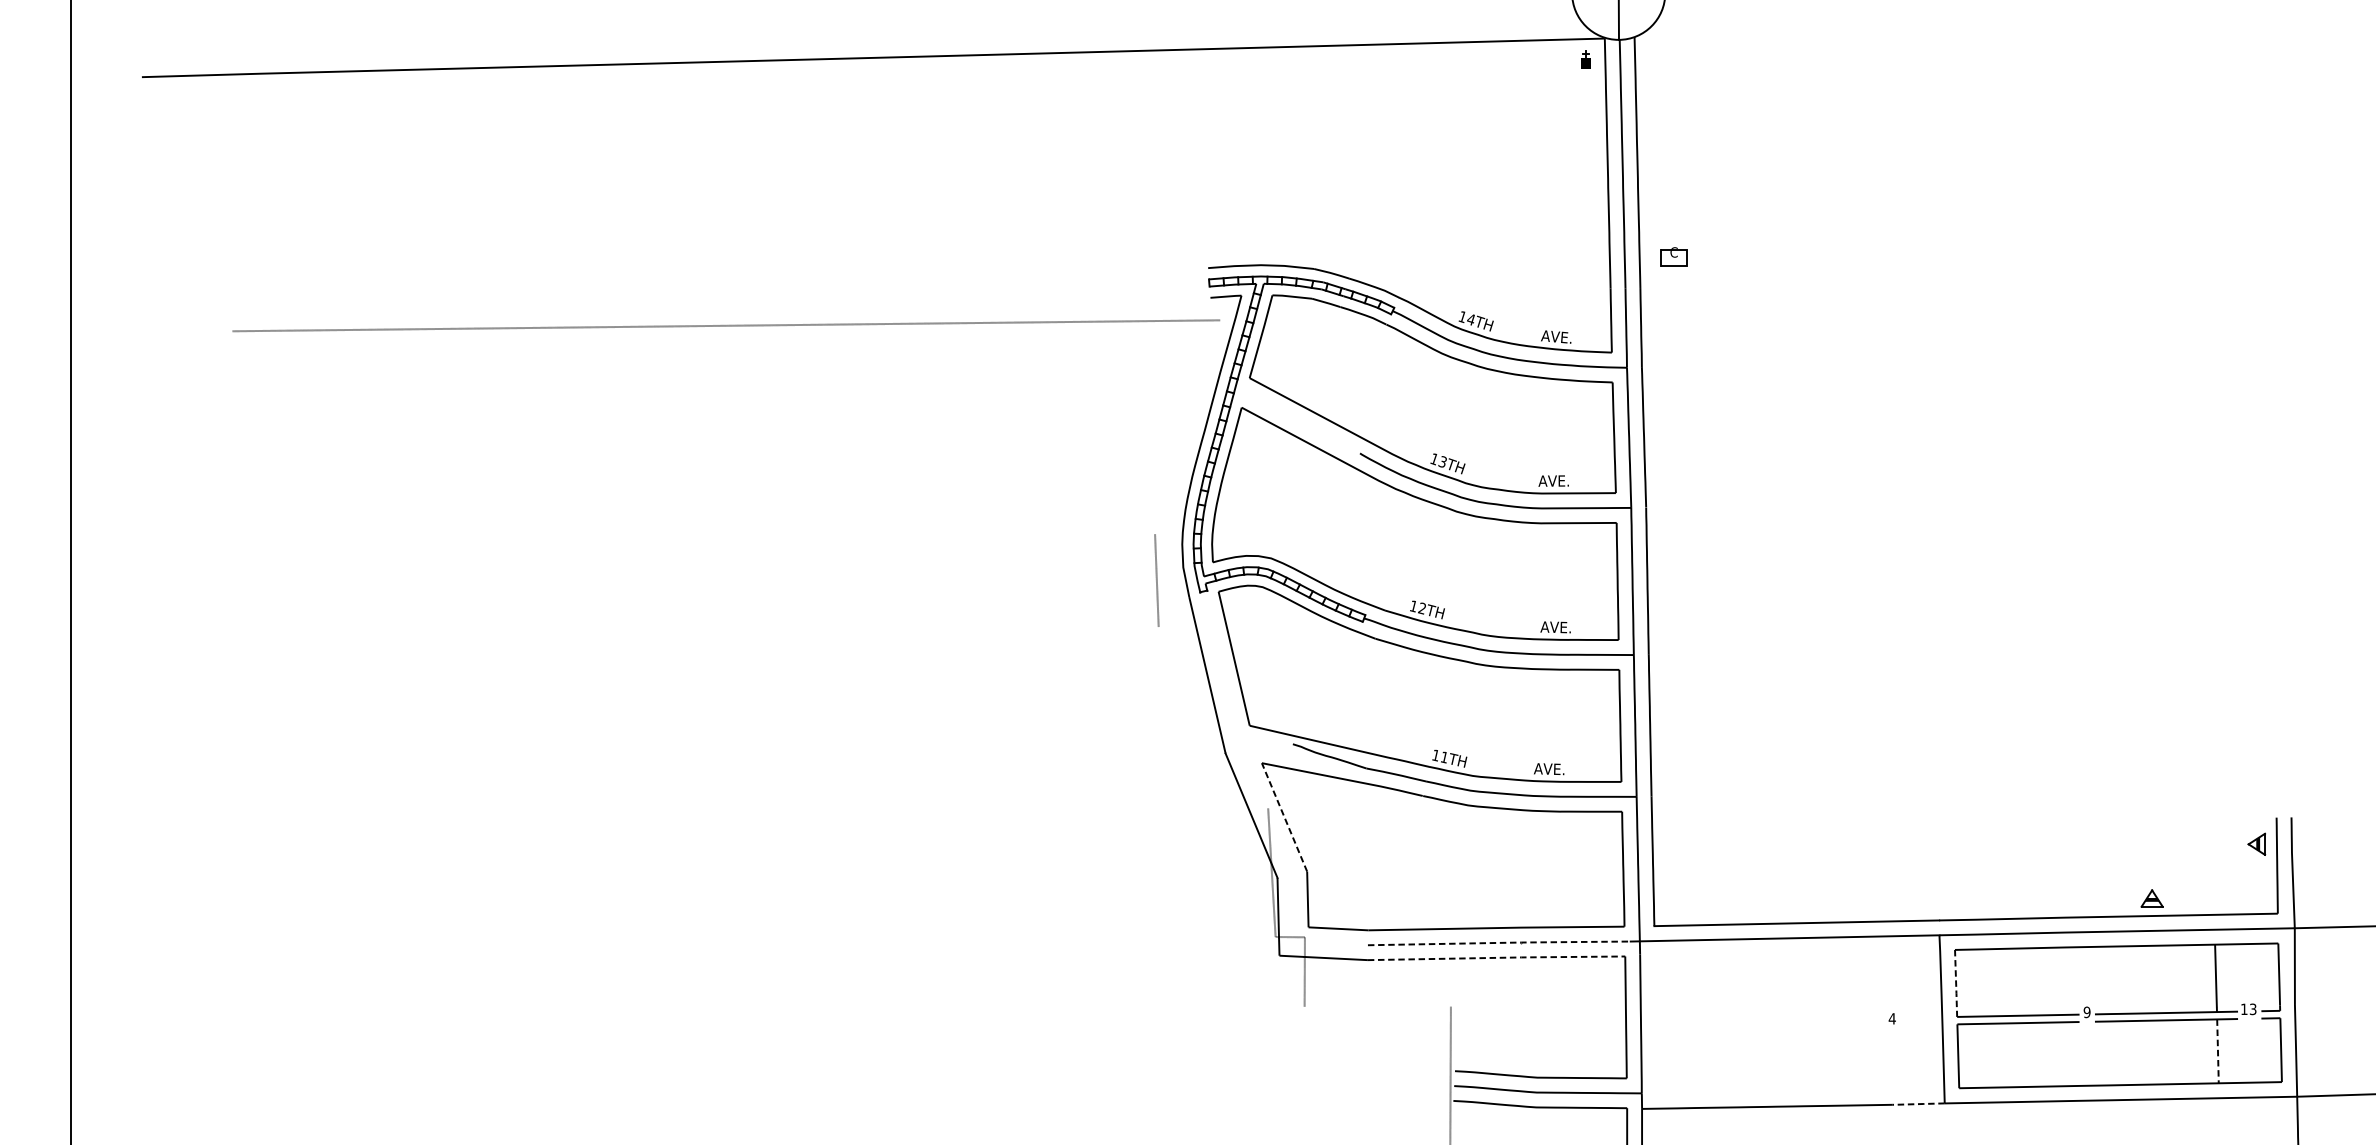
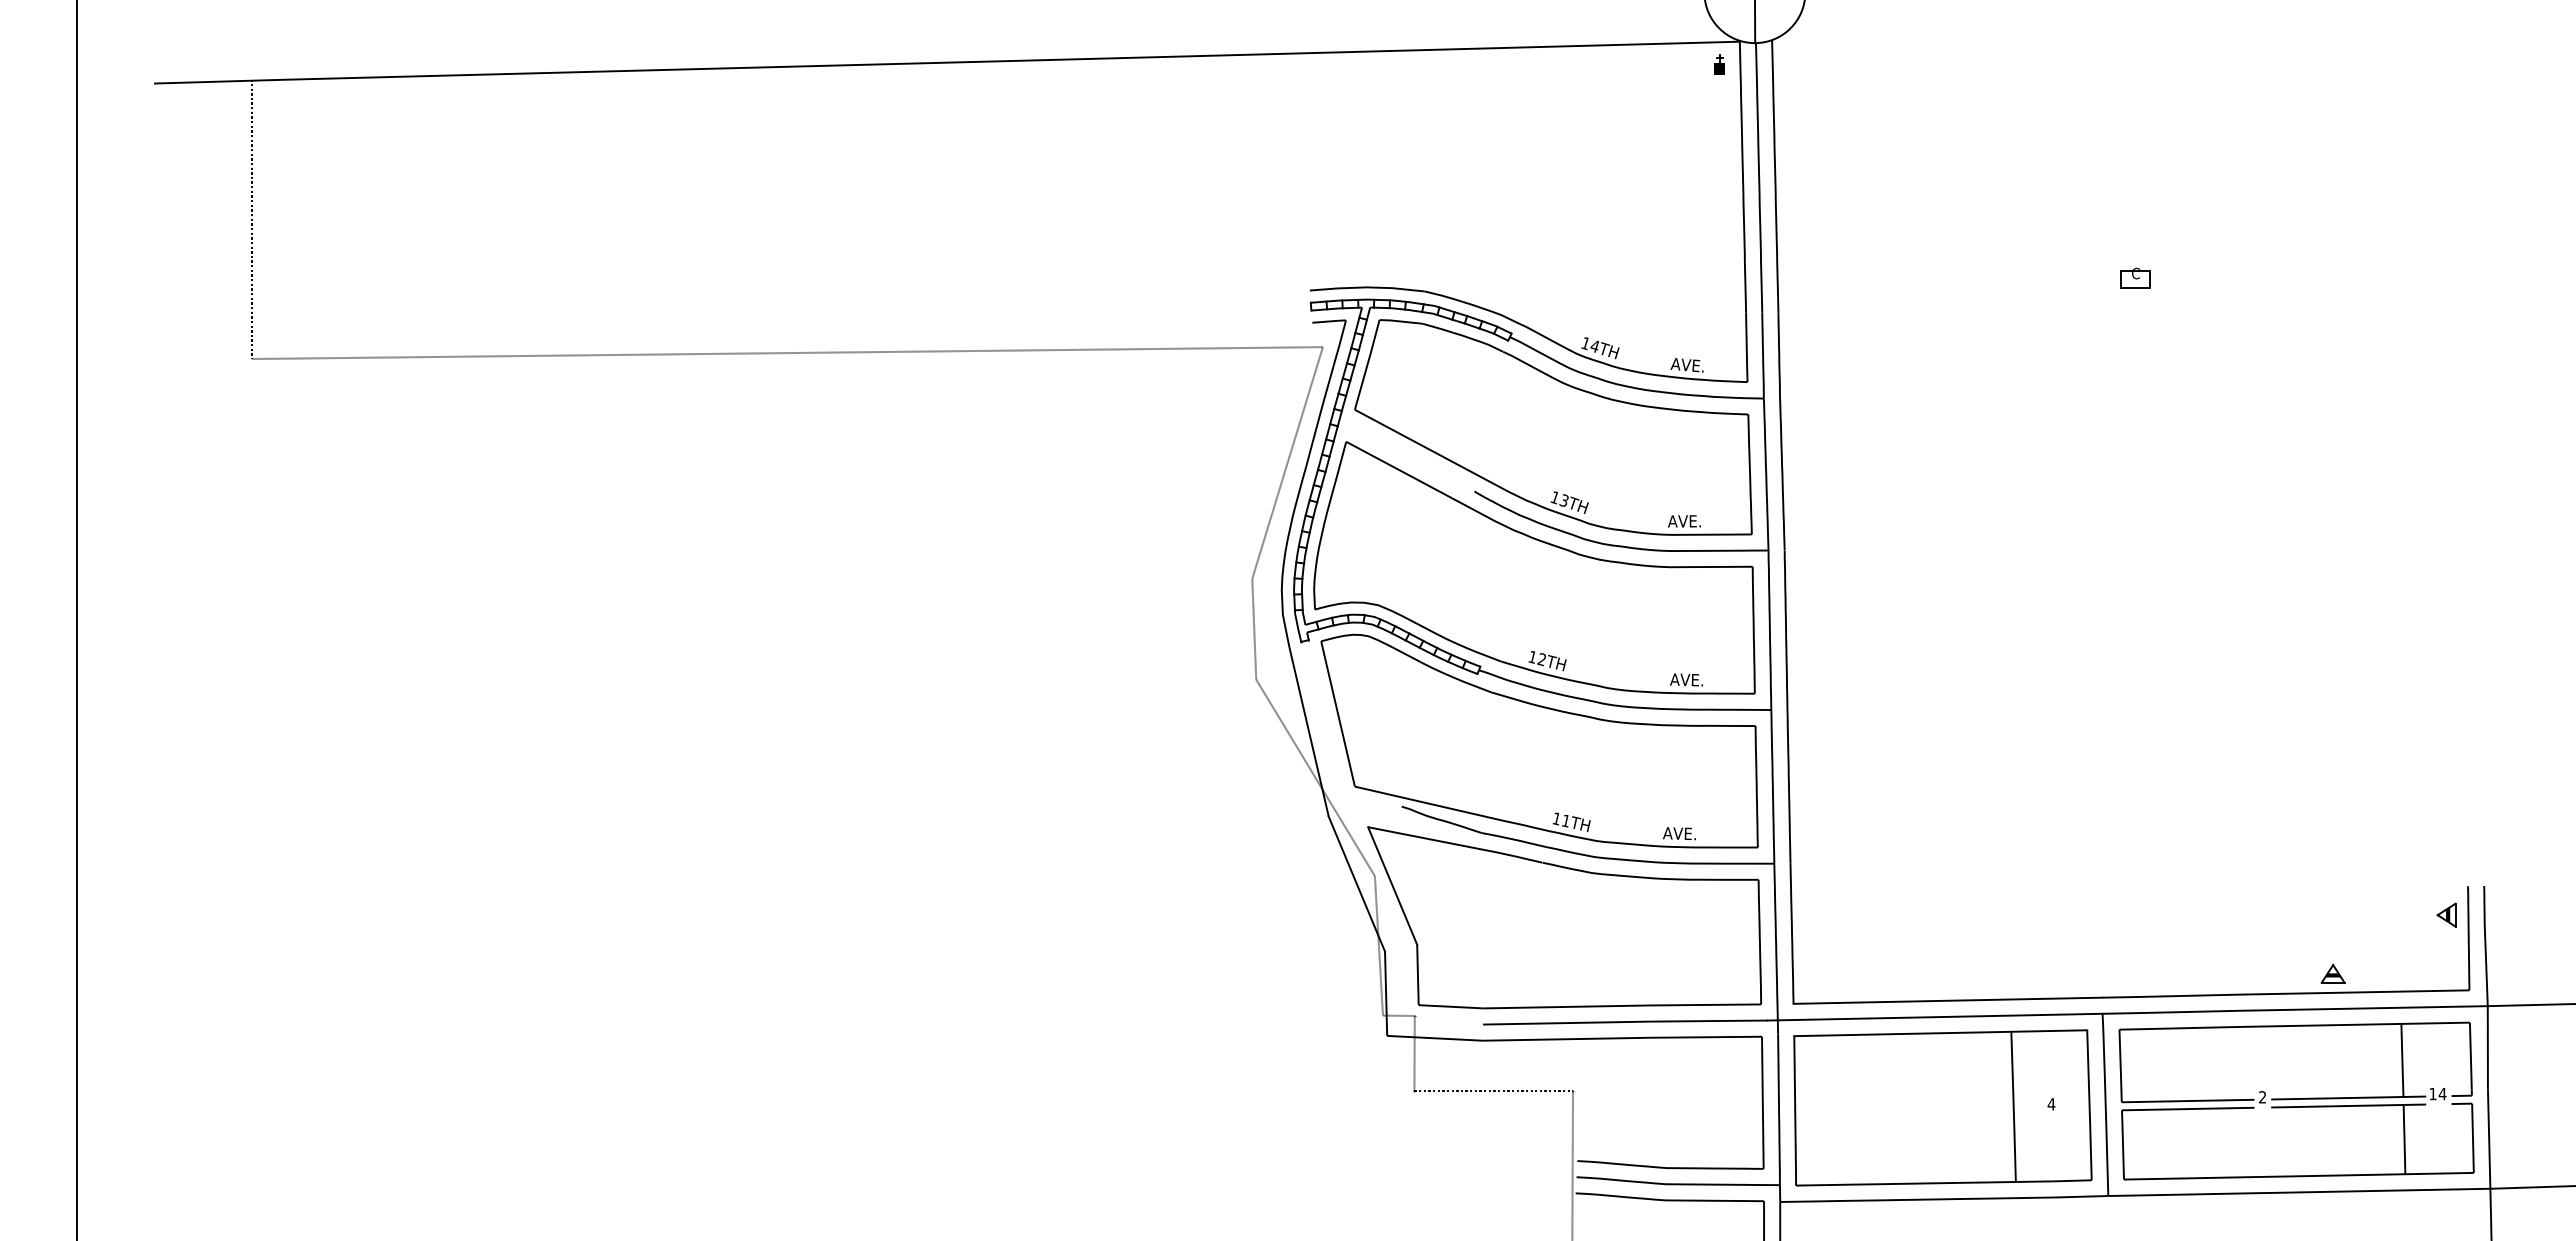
line: (231, 203) -> (251, 220), added
part: (1673, 256) -> (2135, 277), moved
line: (1187, 426) -> (1287, 462), added
line: (1213, 717) -> (1315, 777), added
line: (1284, 816) -> (1392, 885), dashed -> solid
line: (1500, 943) -> (1626, 1022), dashed -> solid
line: (1497, 958) -> (1623, 1038), dashed -> solid
line: (1955, 984) -> (2120, 1067), dashed -> solid
line: (1377, 1006) -> (1493, 1091), added
text: (2253, 1008) -> (2442, 1093), 13 -> 14
text: (2086, 1012) -> (2262, 1097), 9 -> 2
part: (1791, 1021) -> (1942, 1107), added
line: (2217, 1051) -> (2404, 1139), dashed -> solid
line: (1918, 1103) -> (2079, 1196), dashed -> solid

